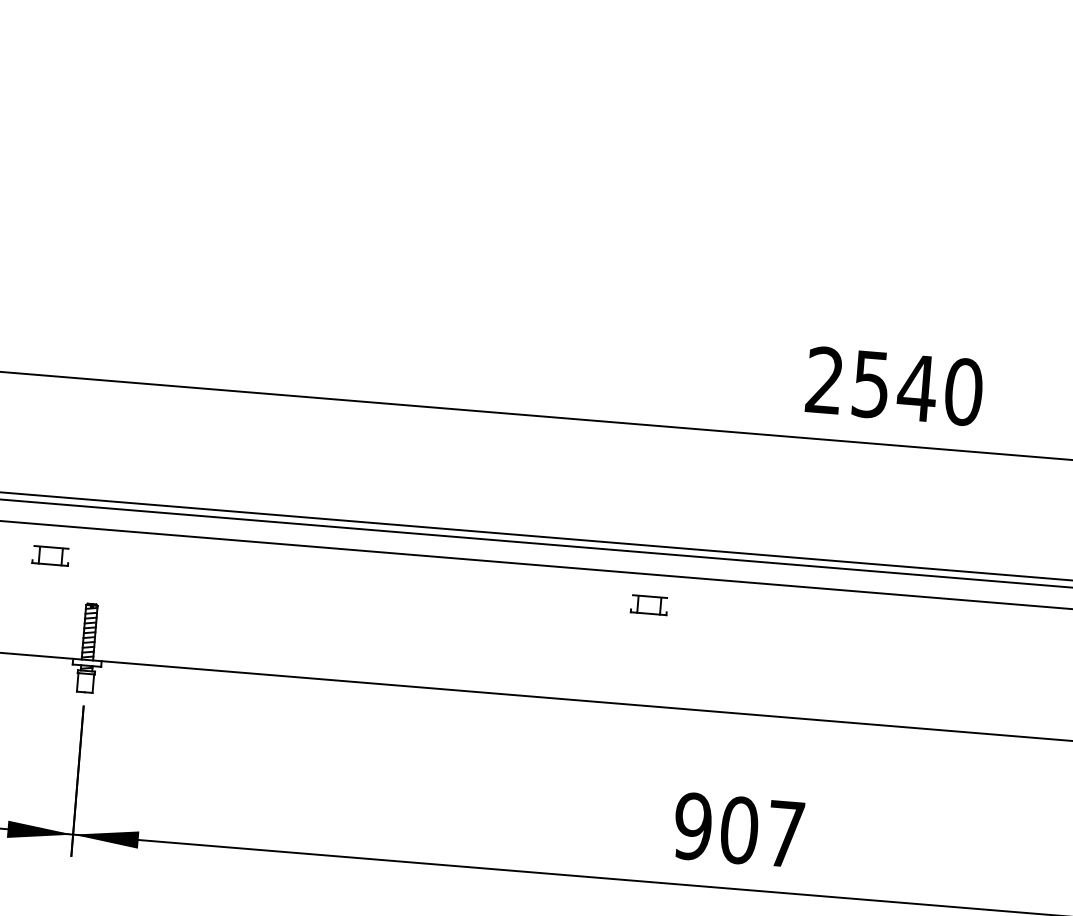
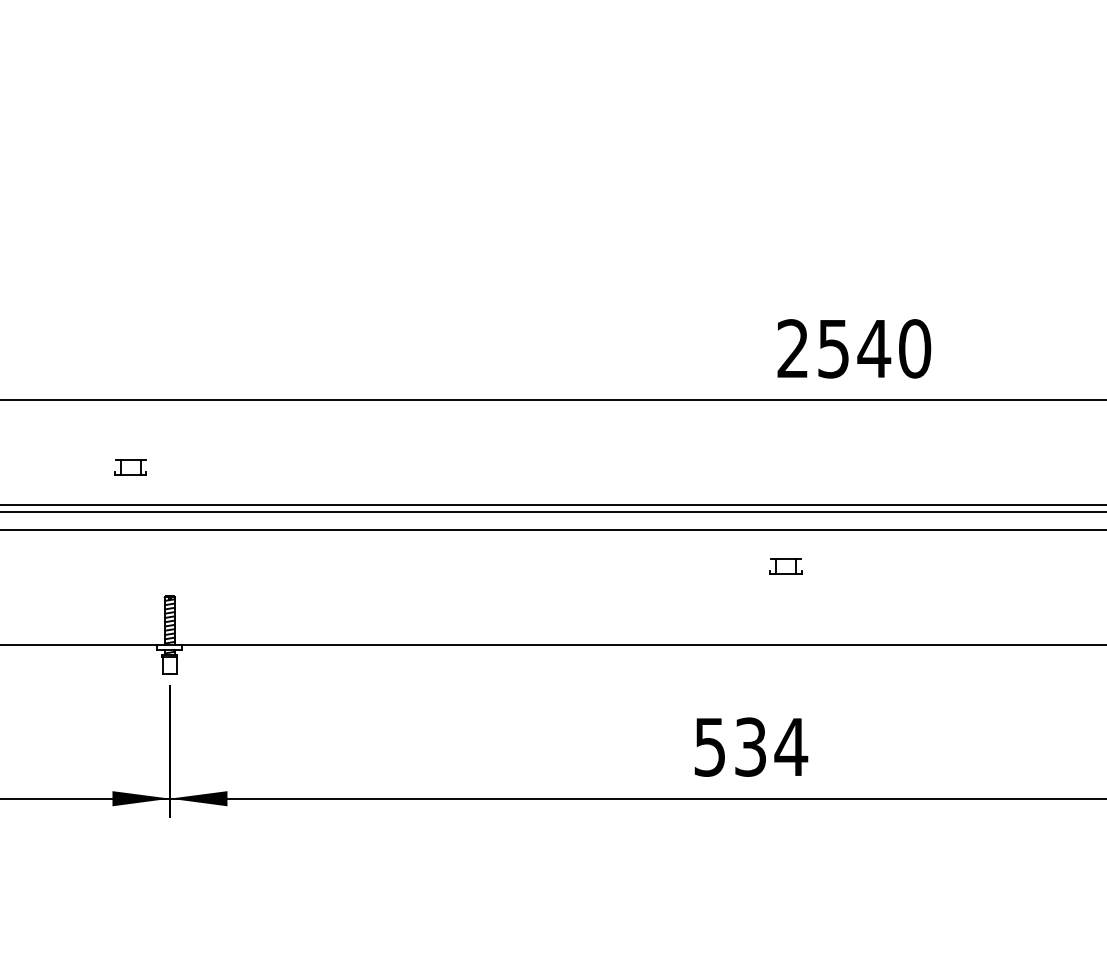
part: (50, 556) -> (130, 467), moved
part: (648, 605) -> (785, 566), moved
text: (740, 829) -> (751, 746), 907 -> 534

